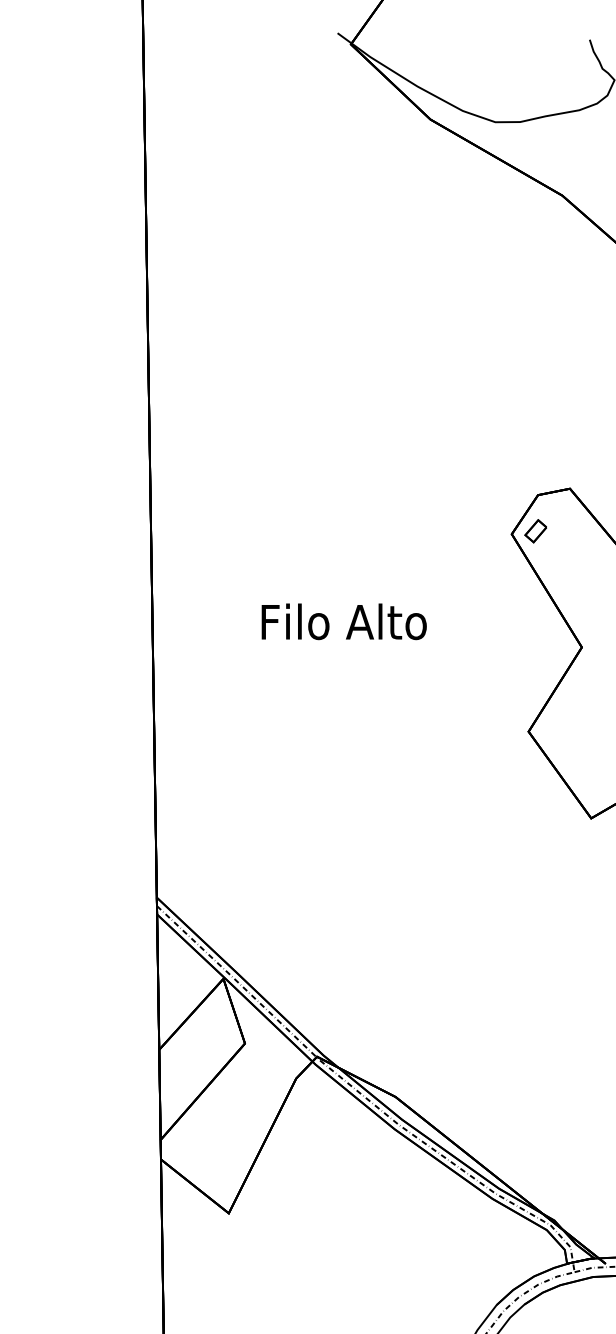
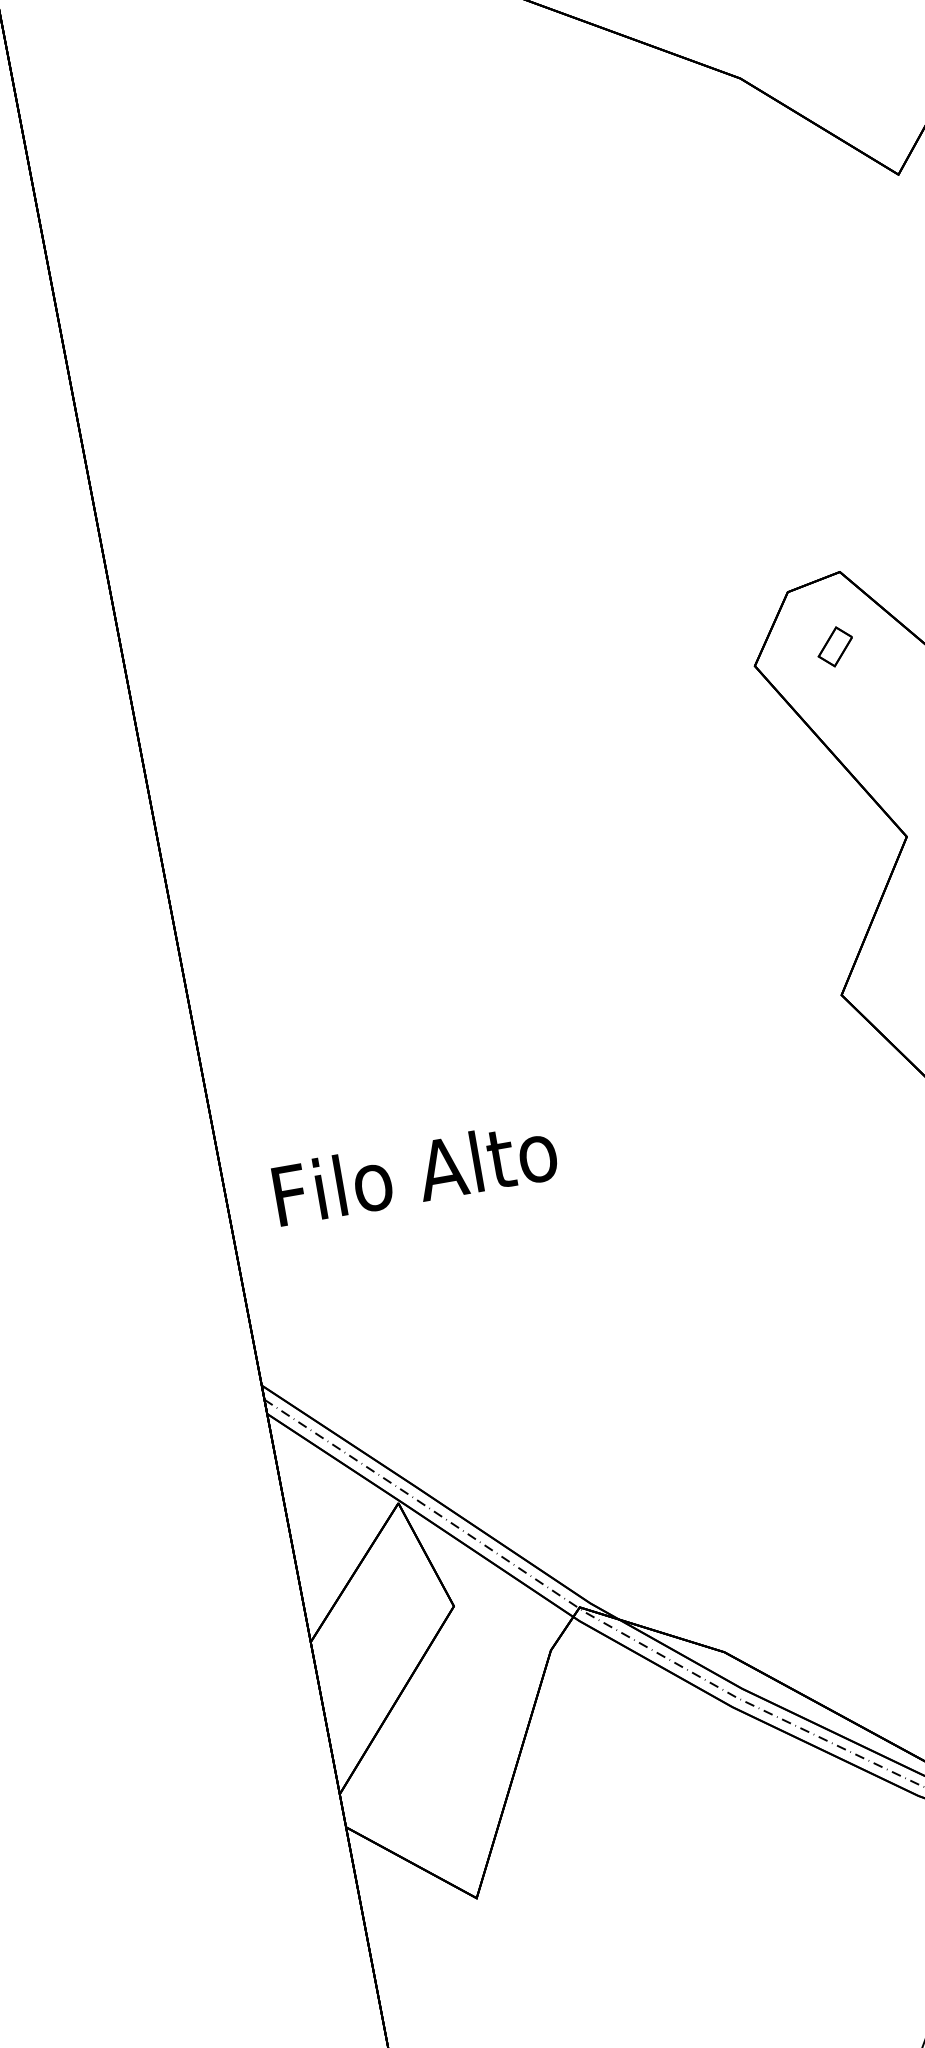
part: (535, 531) -> (834, 647), moved
text: (343, 621) -> (413, 1172), moved

